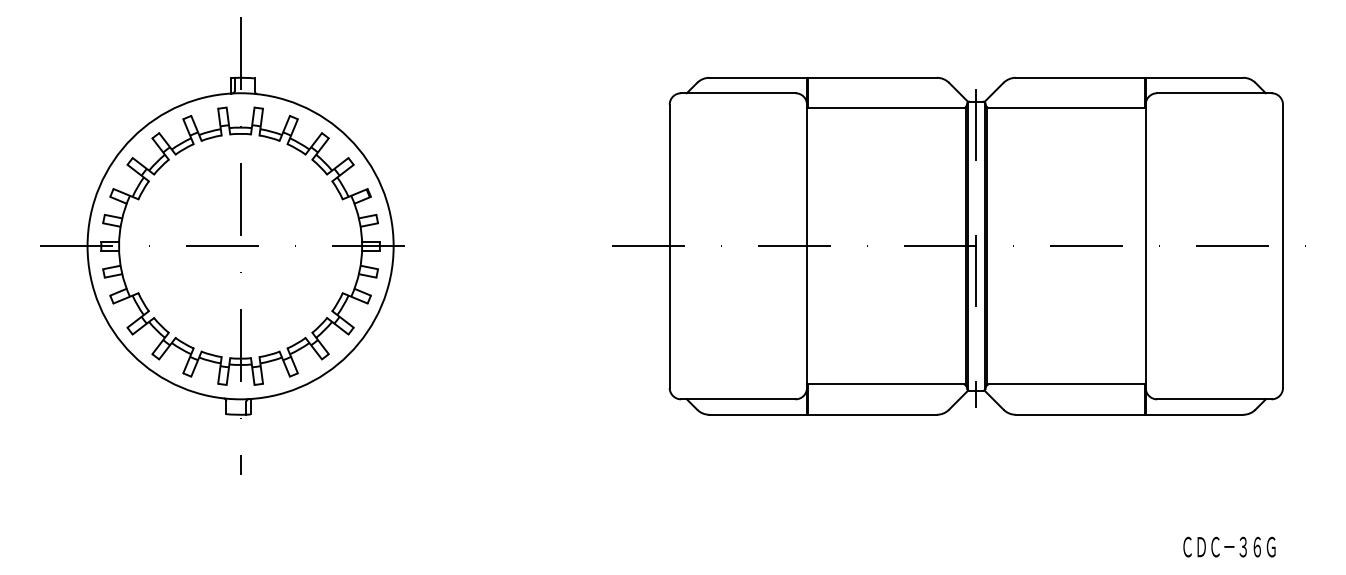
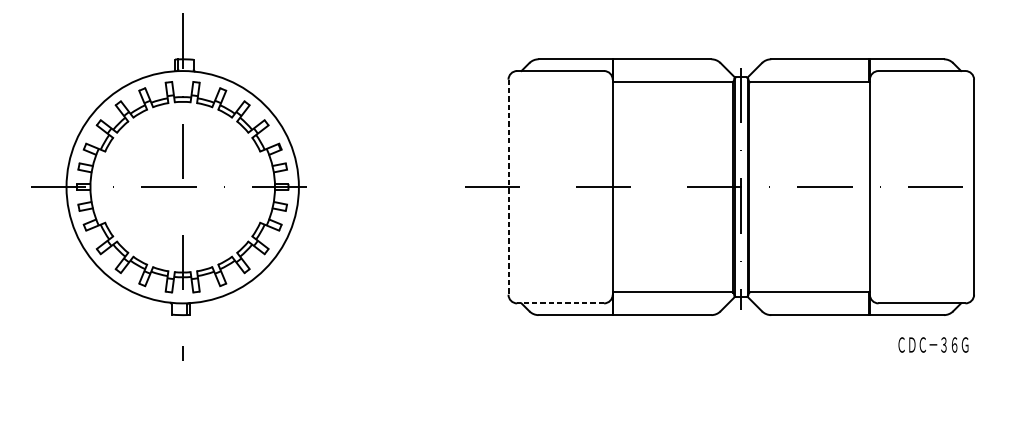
line: (669, 246) -> (508, 187), solid -> dashed
line: (737, 399) -> (559, 303), solid -> dashed
text: (1229, 546) -> (933, 344), moved

